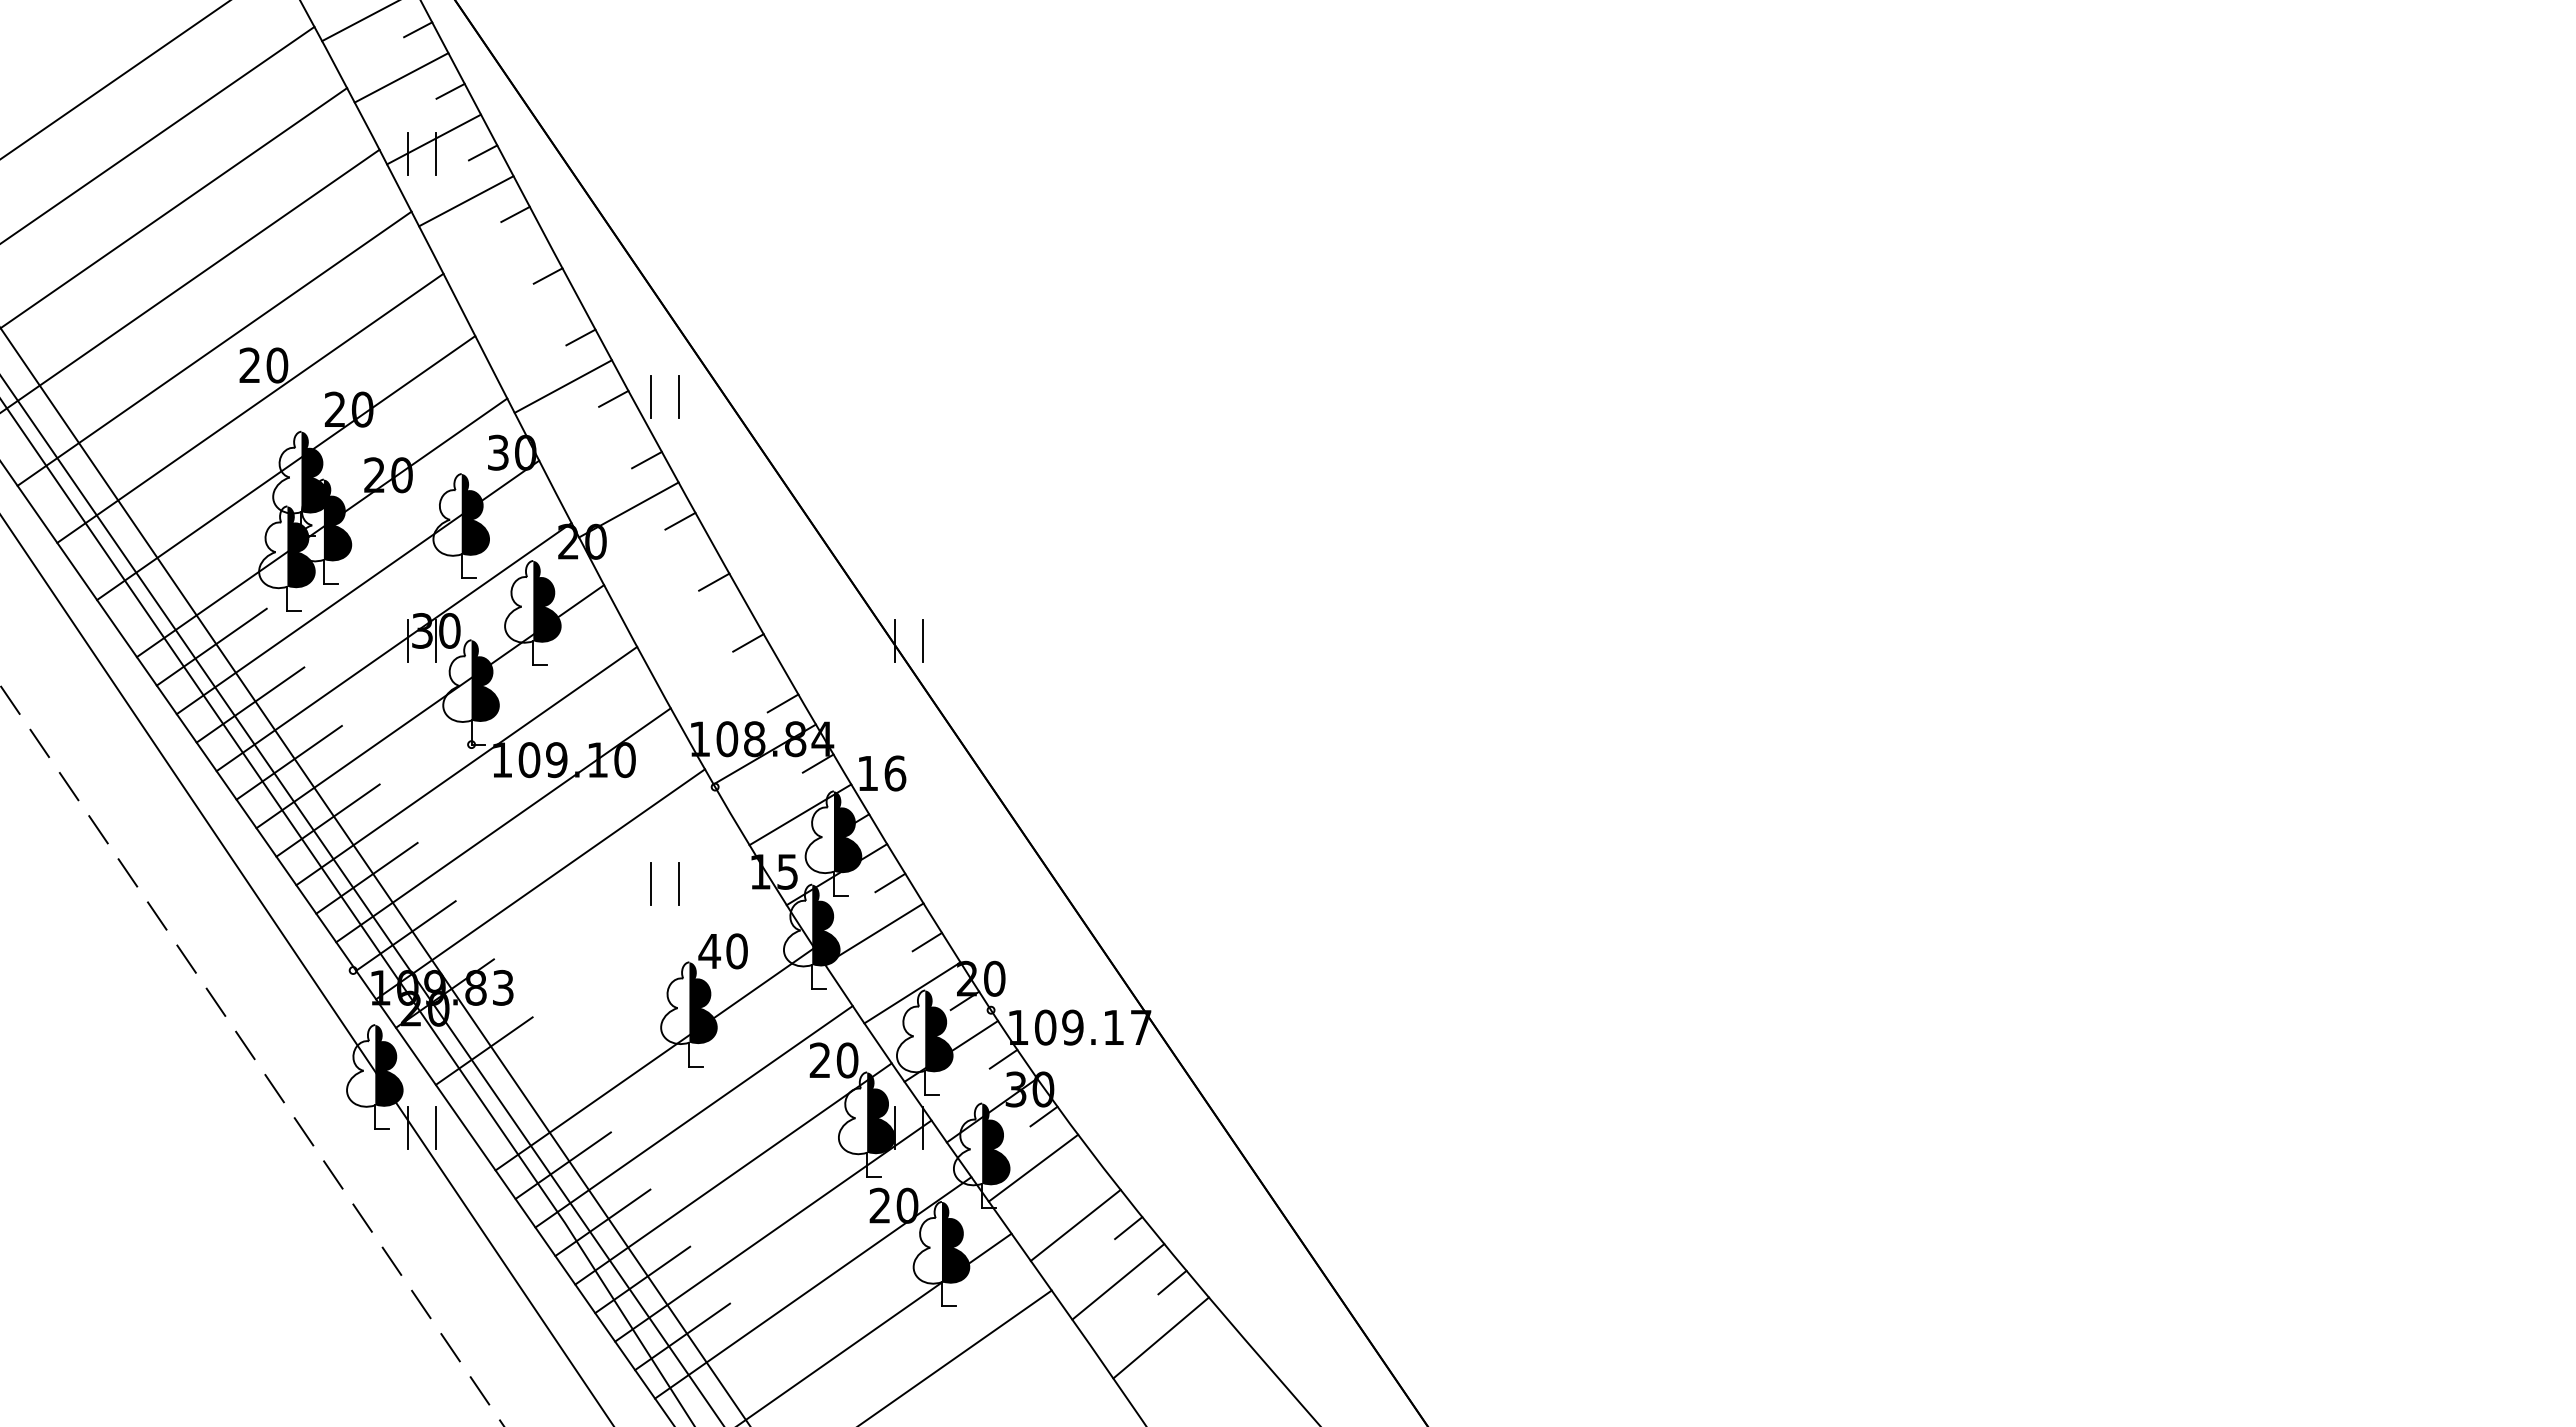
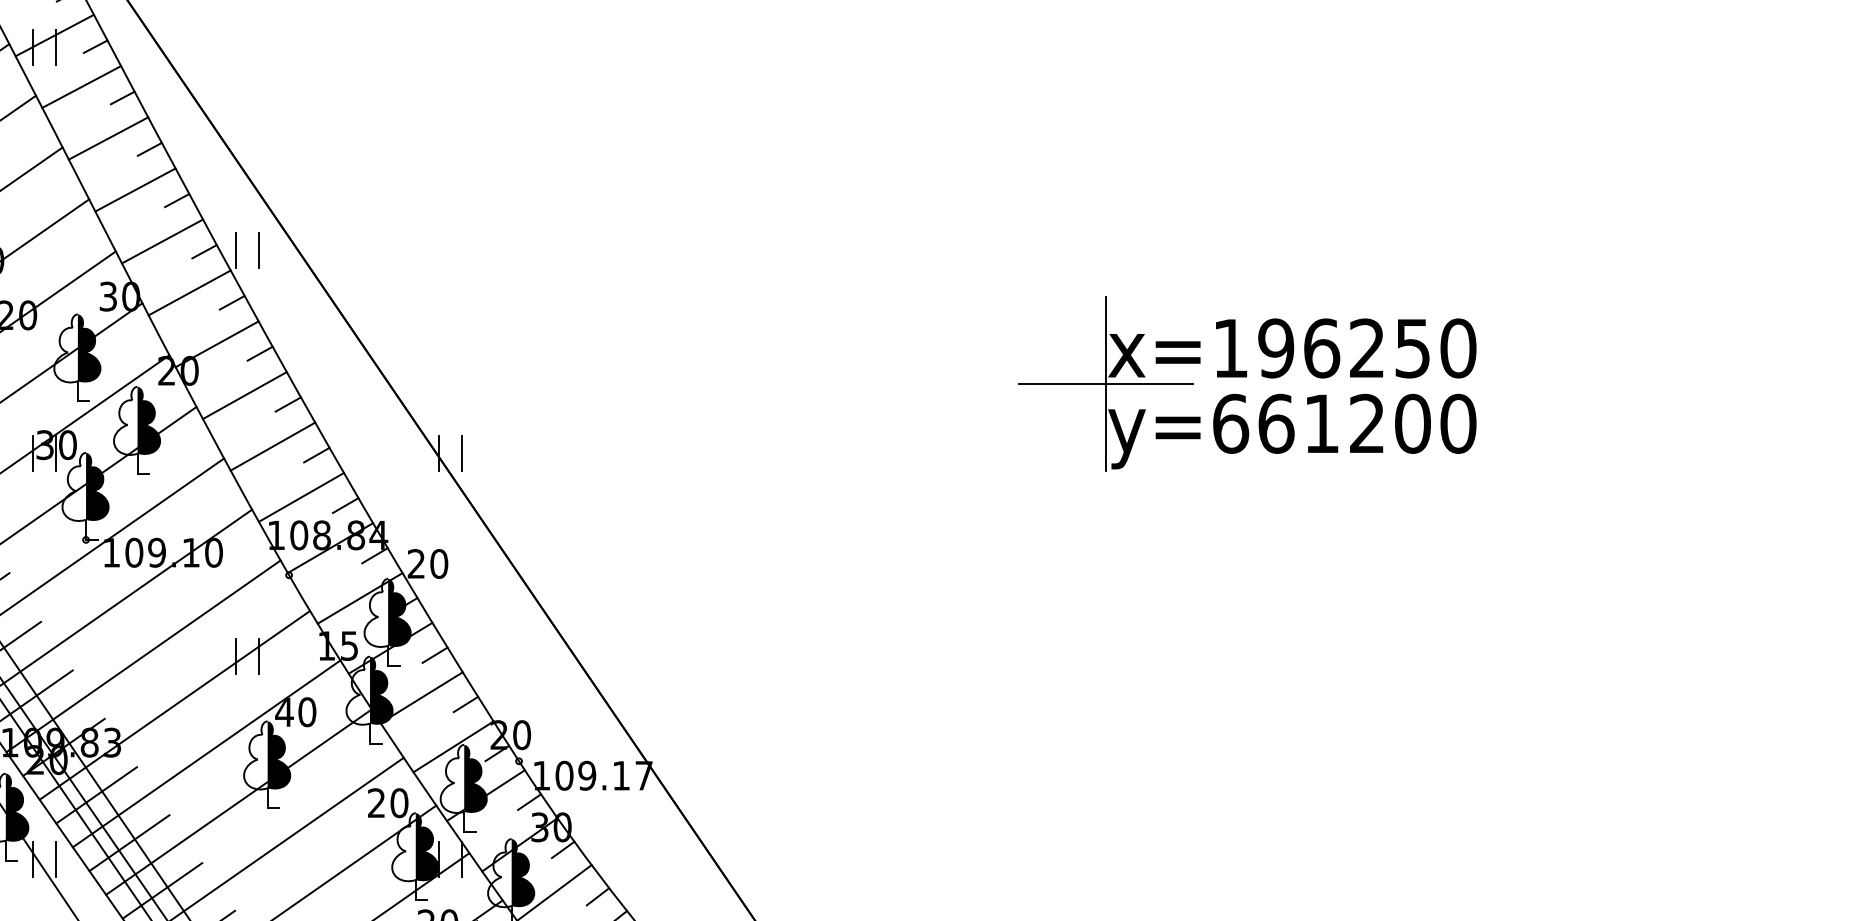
line: (498, 262) -> (108, 138), added
line: (530, 324) -> (135, 189), added
line: (595, 448) -> (189, 293), added
part: (1864, 549) -> (1247, 377), added
line: (661, 571) -> (244, 395), added
line: (695, 632) -> (272, 446), added
line: (729, 693) -> (301, 497), added
text: (881, 773) -> (427, 563), 16 -> 20
line: (578, 942) -> (175, 704), added
line: (615, 1001) -> (206, 754), added
line: (523, 1107) -> (129, 842), added
line: (1085, 1172) -> (597, 896), added

